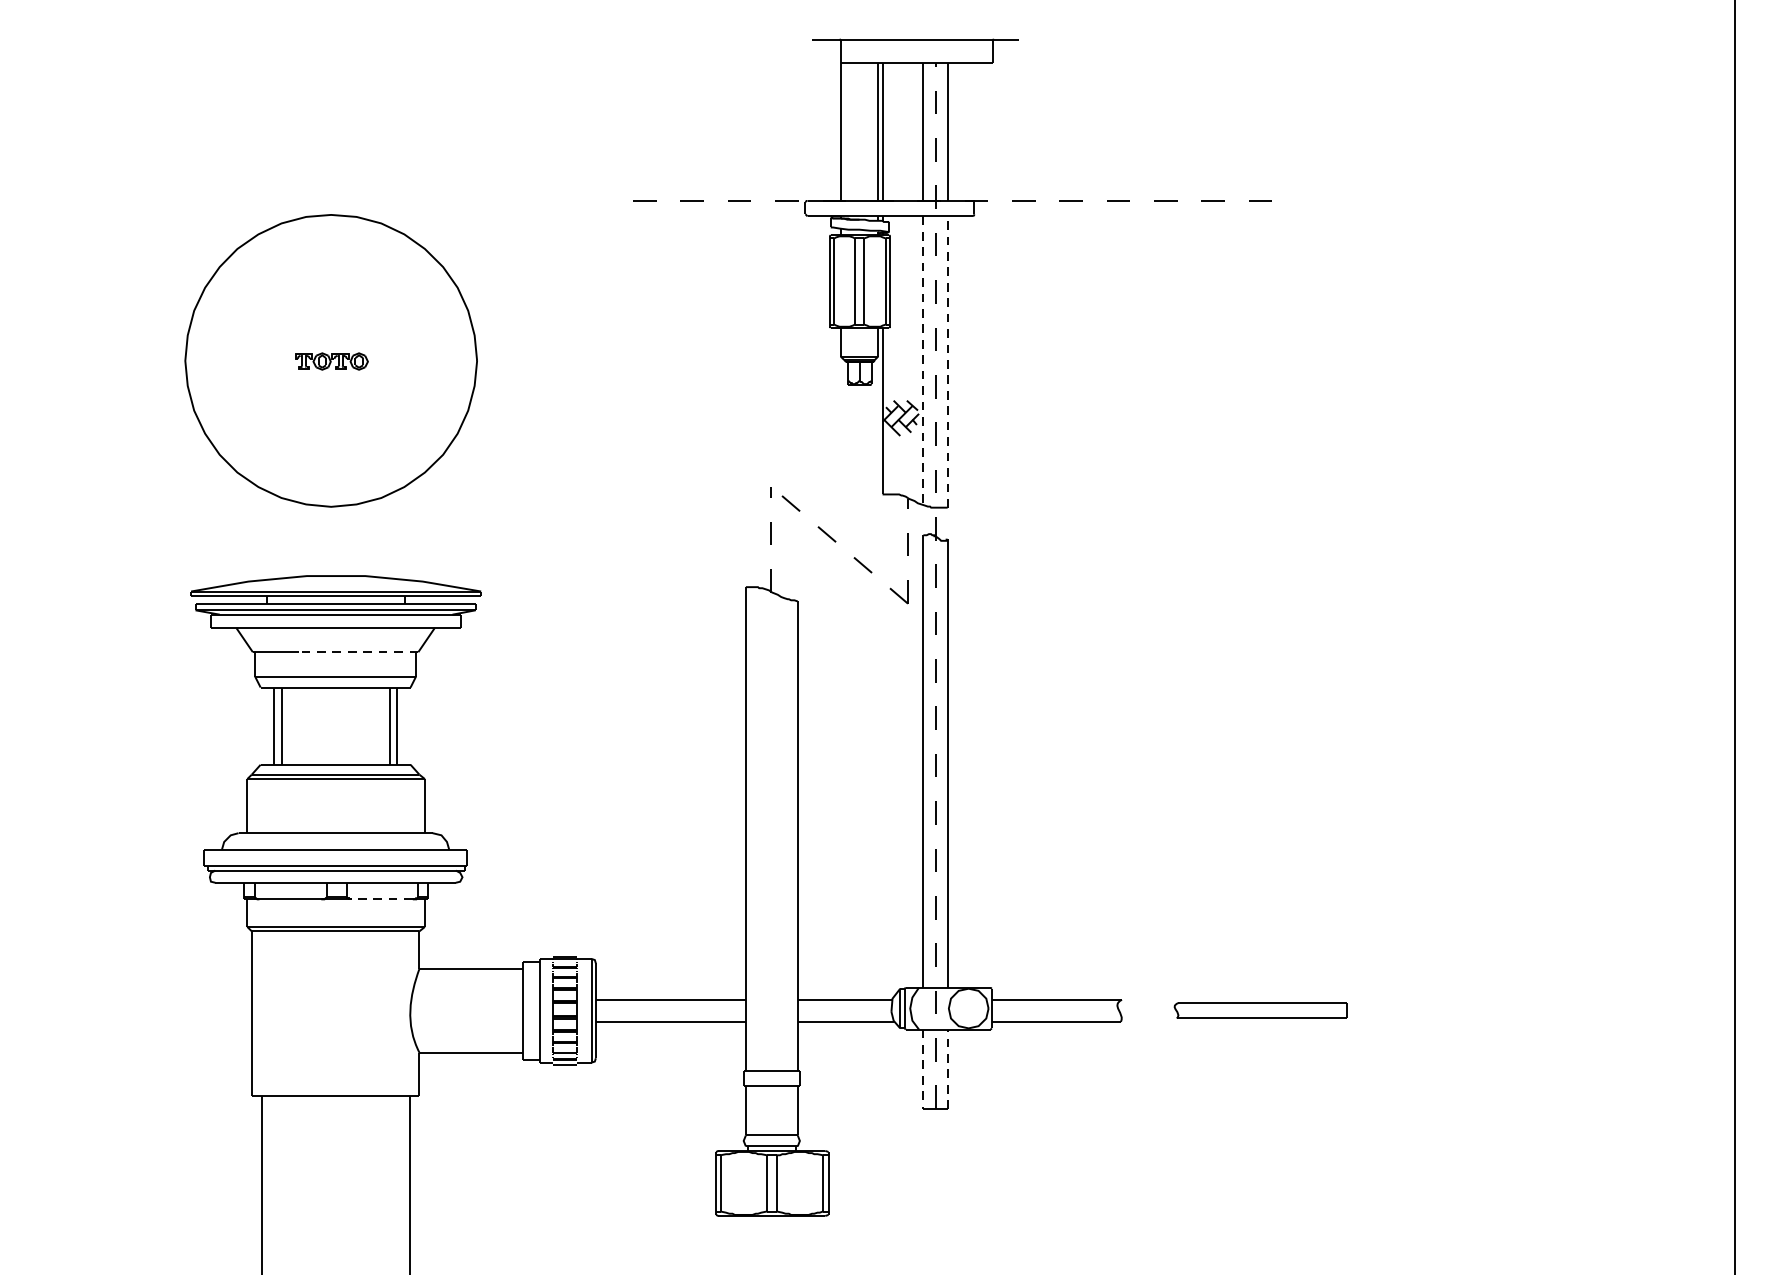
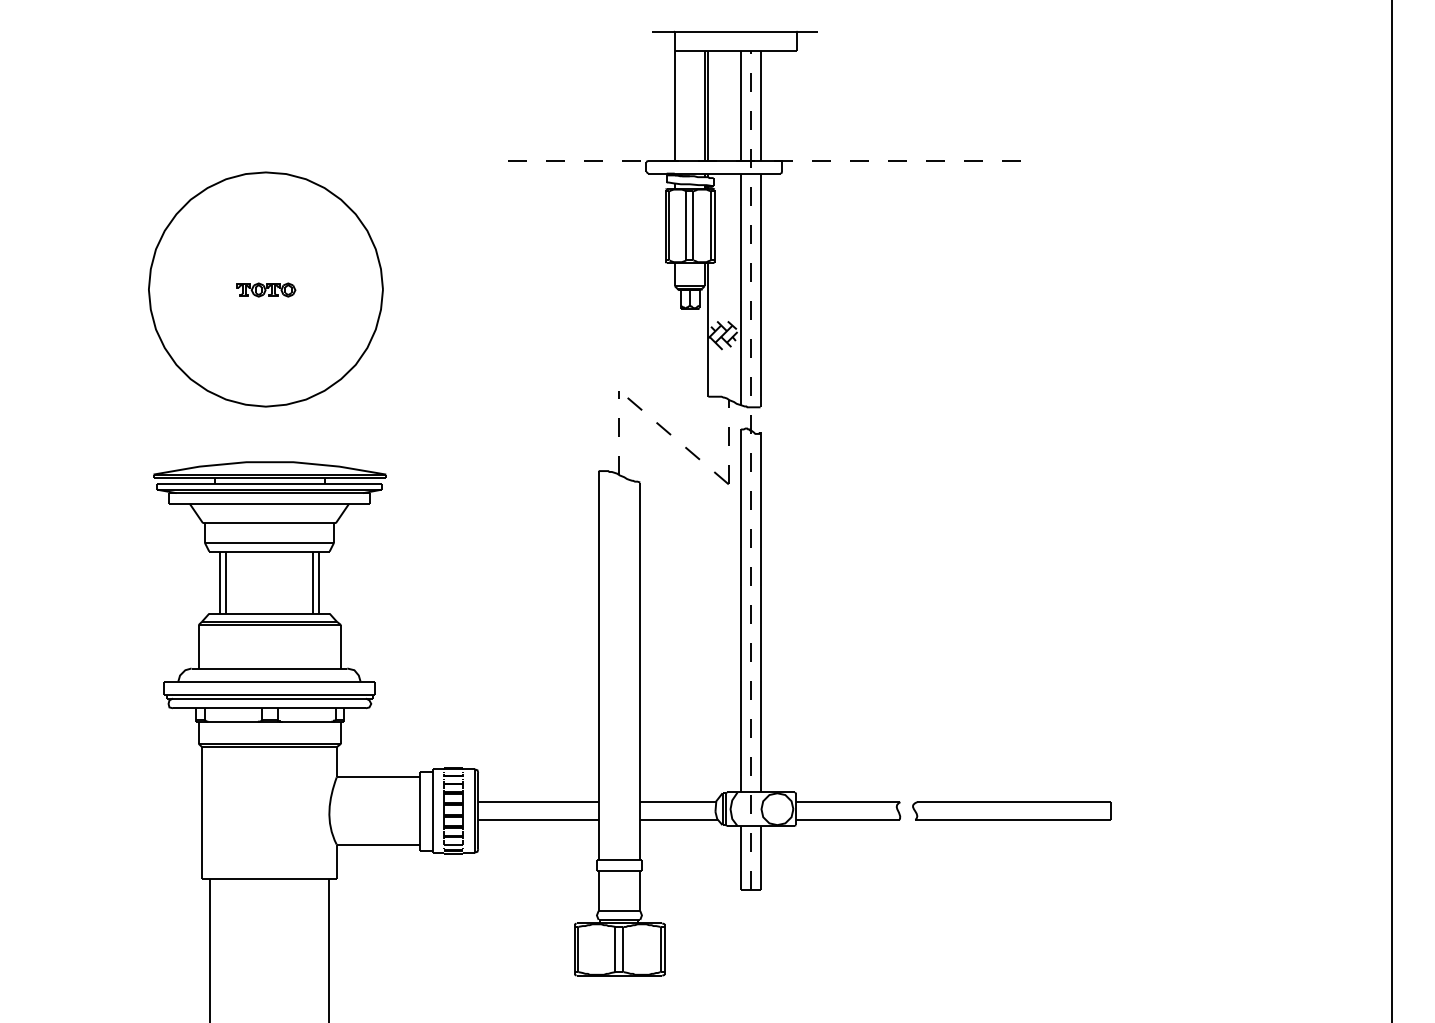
line: (923, 360) -> (741, 289), dashed -> solid
line: (947, 362) -> (760, 290), dashed -> solid
line: (359, 652) -> (288, 523), dashed -> solid
line: (381, 899) -> (306, 721), dashed -> solid
part: (1260, 1010) -> (1011, 810), size x1.43
line: (923, 1068) -> (741, 857), dashed -> solid
line: (947, 1068) -> (760, 857), dashed -> solid

